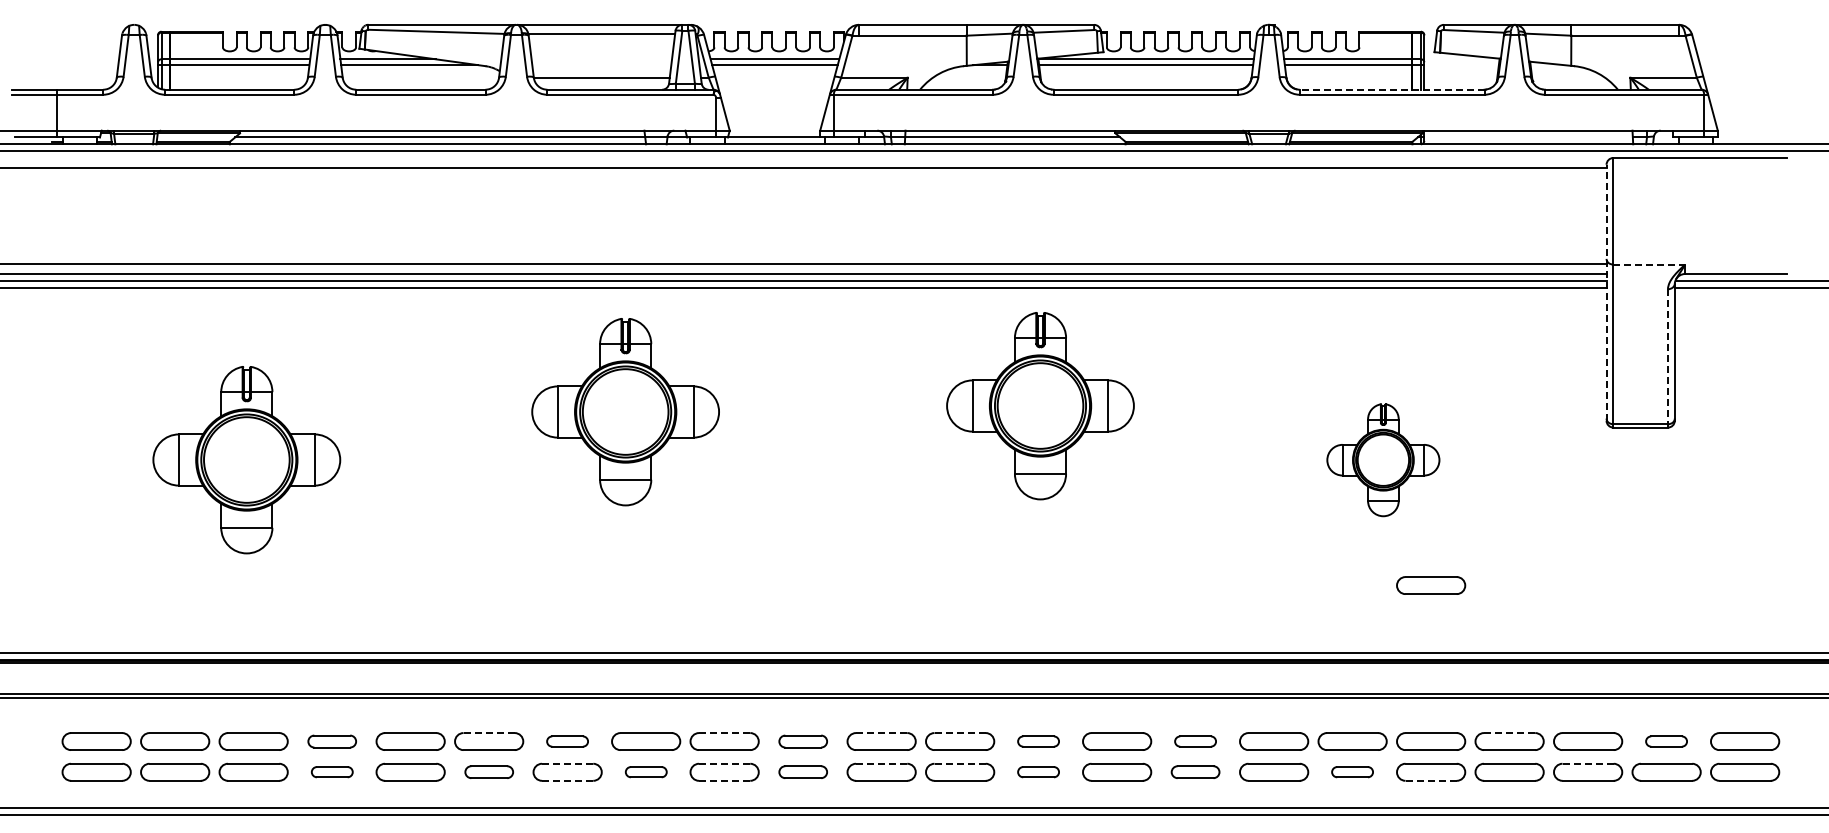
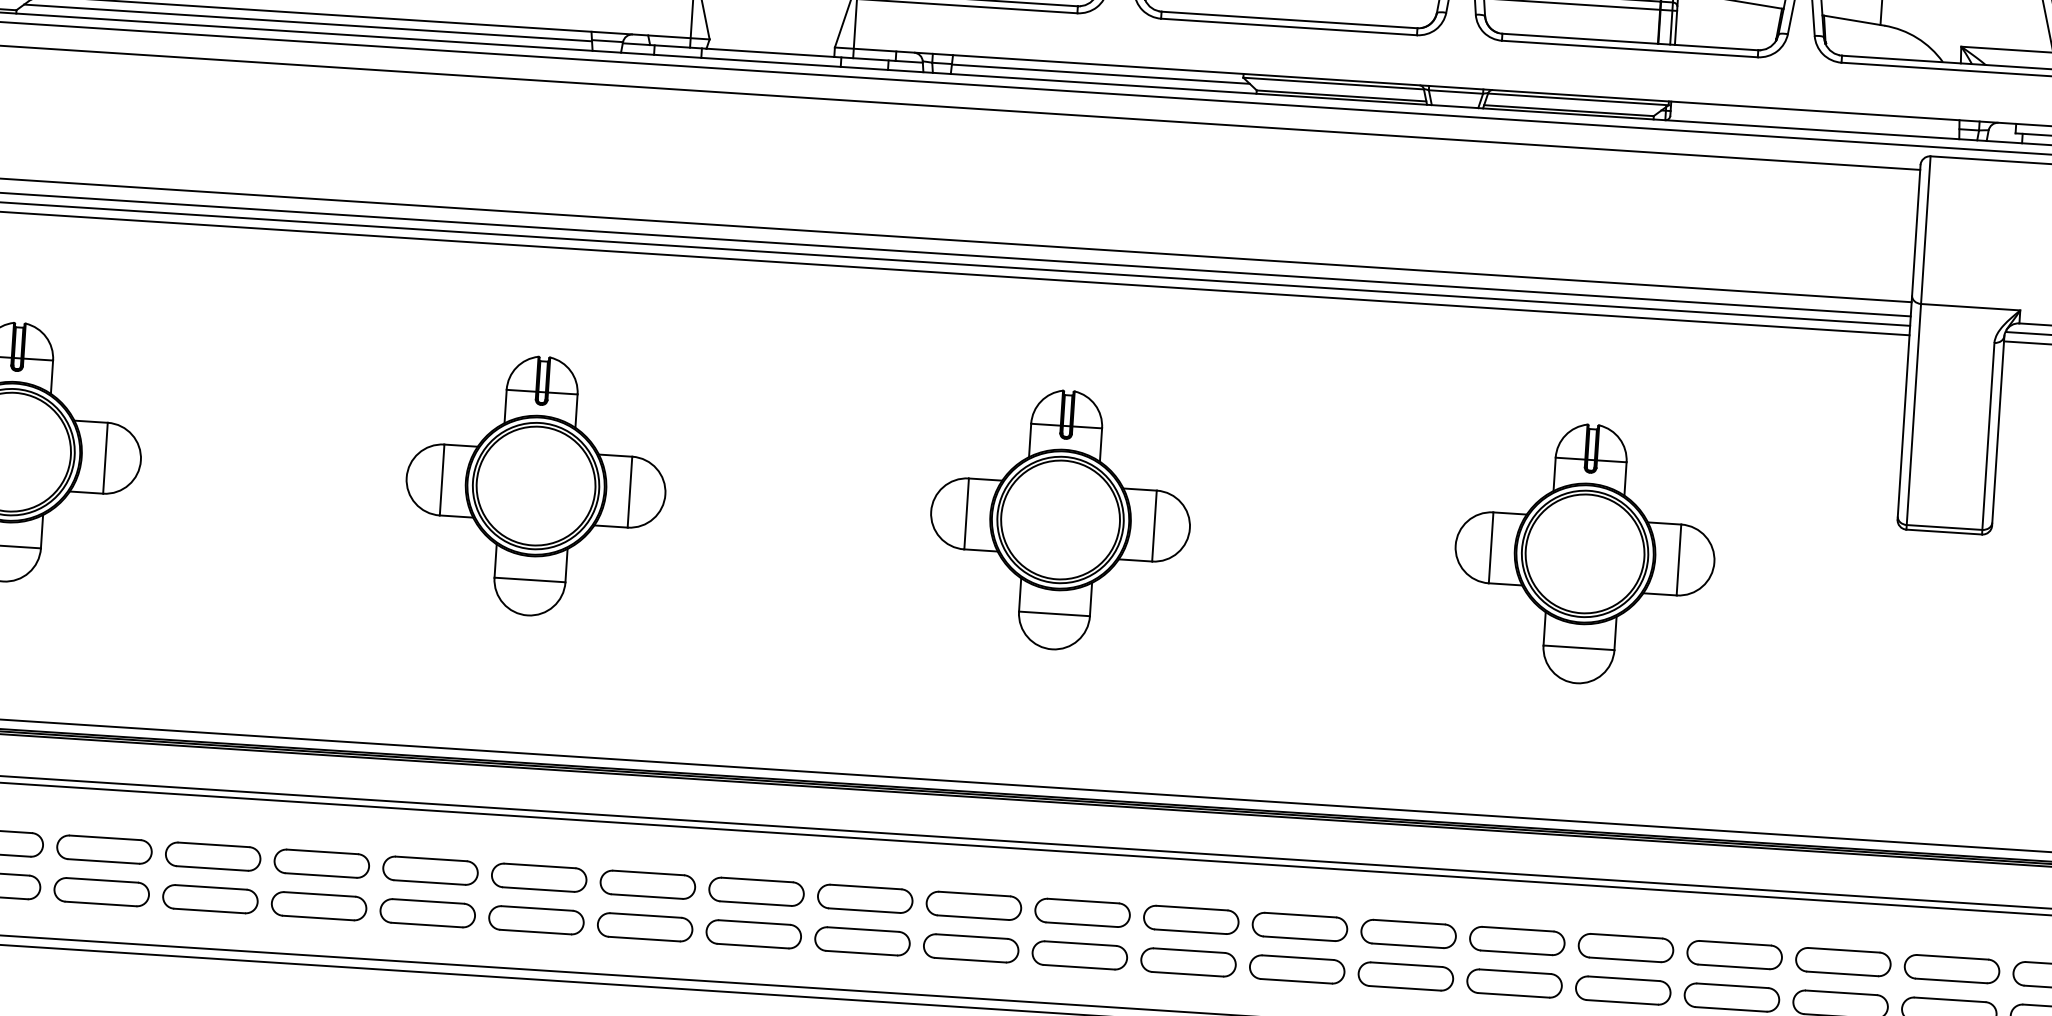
line: (1391, 89) -> (1629, 41), dashed -> solid
line: (1649, 264) -> (1971, 307), dashed -> solid
line: (1606, 292) -> (1909, 341), dashed -> solid
line: (1667, 358) -> (1987, 438), dashed -> solid
part: (1040, 406) -> (1060, 520), moved
part: (625, 412) -> (535, 486), moved
part: (1383, 460) -> (1585, 554), size x1.67
part: (1431, 585) -> (1640, 731), removed
line: (489, 733) -> (323, 852), dashed -> solid
line: (724, 733) -> (648, 873), dashed -> solid
line: (881, 733) -> (865, 887), dashed -> solid
line: (960, 733) -> (975, 894), dashed -> solid
line: (1509, 733) -> (1735, 943), dashed -> solid
part: (332, 741) -> (104, 849), size x1.43
part: (567, 741) -> (430, 870), size x1.67
part: (803, 741) -> (757, 891), size x1.43
part: (1038, 741) -> (1082, 912), size x1.67
part: (1195, 741) -> (1299, 926), size x1.67
part: (1666, 741) -> (1951, 968), size x1.67
line: (567, 763) -> (428, 901), dashed -> solid
line: (724, 763) -> (645, 915), dashed -> solid
line: (881, 763) -> (863, 929), dashed -> solid
line: (960, 763) -> (972, 936), dashed -> solid
line: (1588, 763) -> (1841, 992), dashed -> solid
part: (332, 771) -> (102, 891), size x1.67
part: (489, 771) -> (319, 905), size x1.43
part: (646, 771) -> (537, 919), size x1.67
part: (803, 771) -> (754, 933), size x1.43
part: (1038, 771) -> (1079, 954), size x1.67
part: (1195, 771) -> (1297, 968), size x1.43
part: (1352, 771) -> (1514, 982), size x1.67
line: (567, 780) -> (426, 924), dashed -> solid
line: (724, 780) -> (644, 938), dashed -> solid
line: (1431, 780) -> (1623, 1001), dashed -> solid

